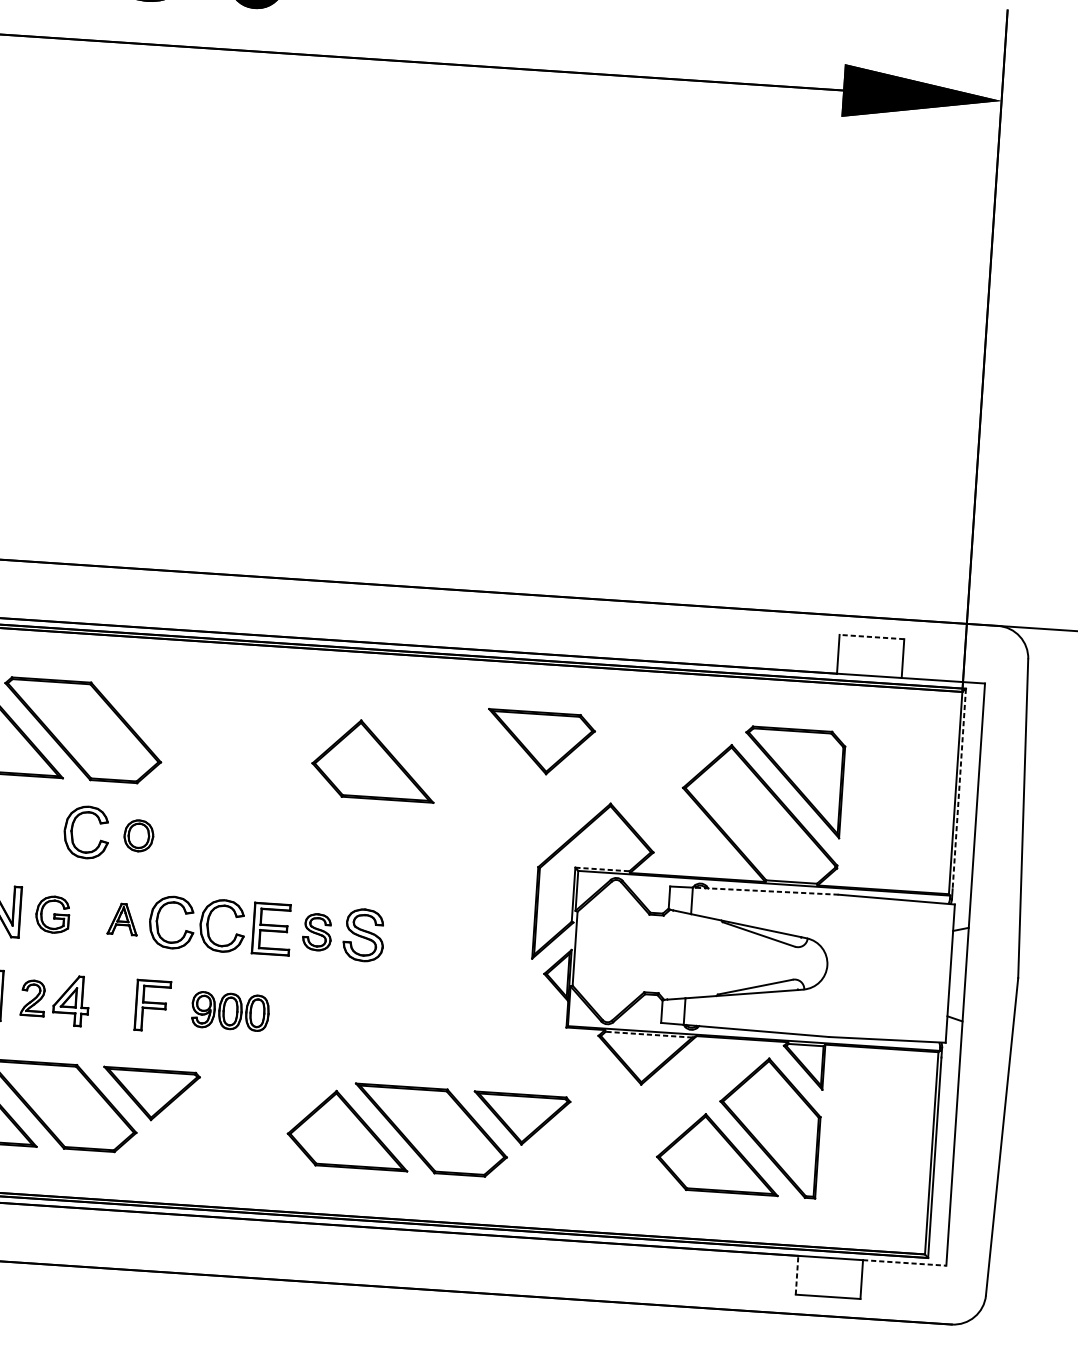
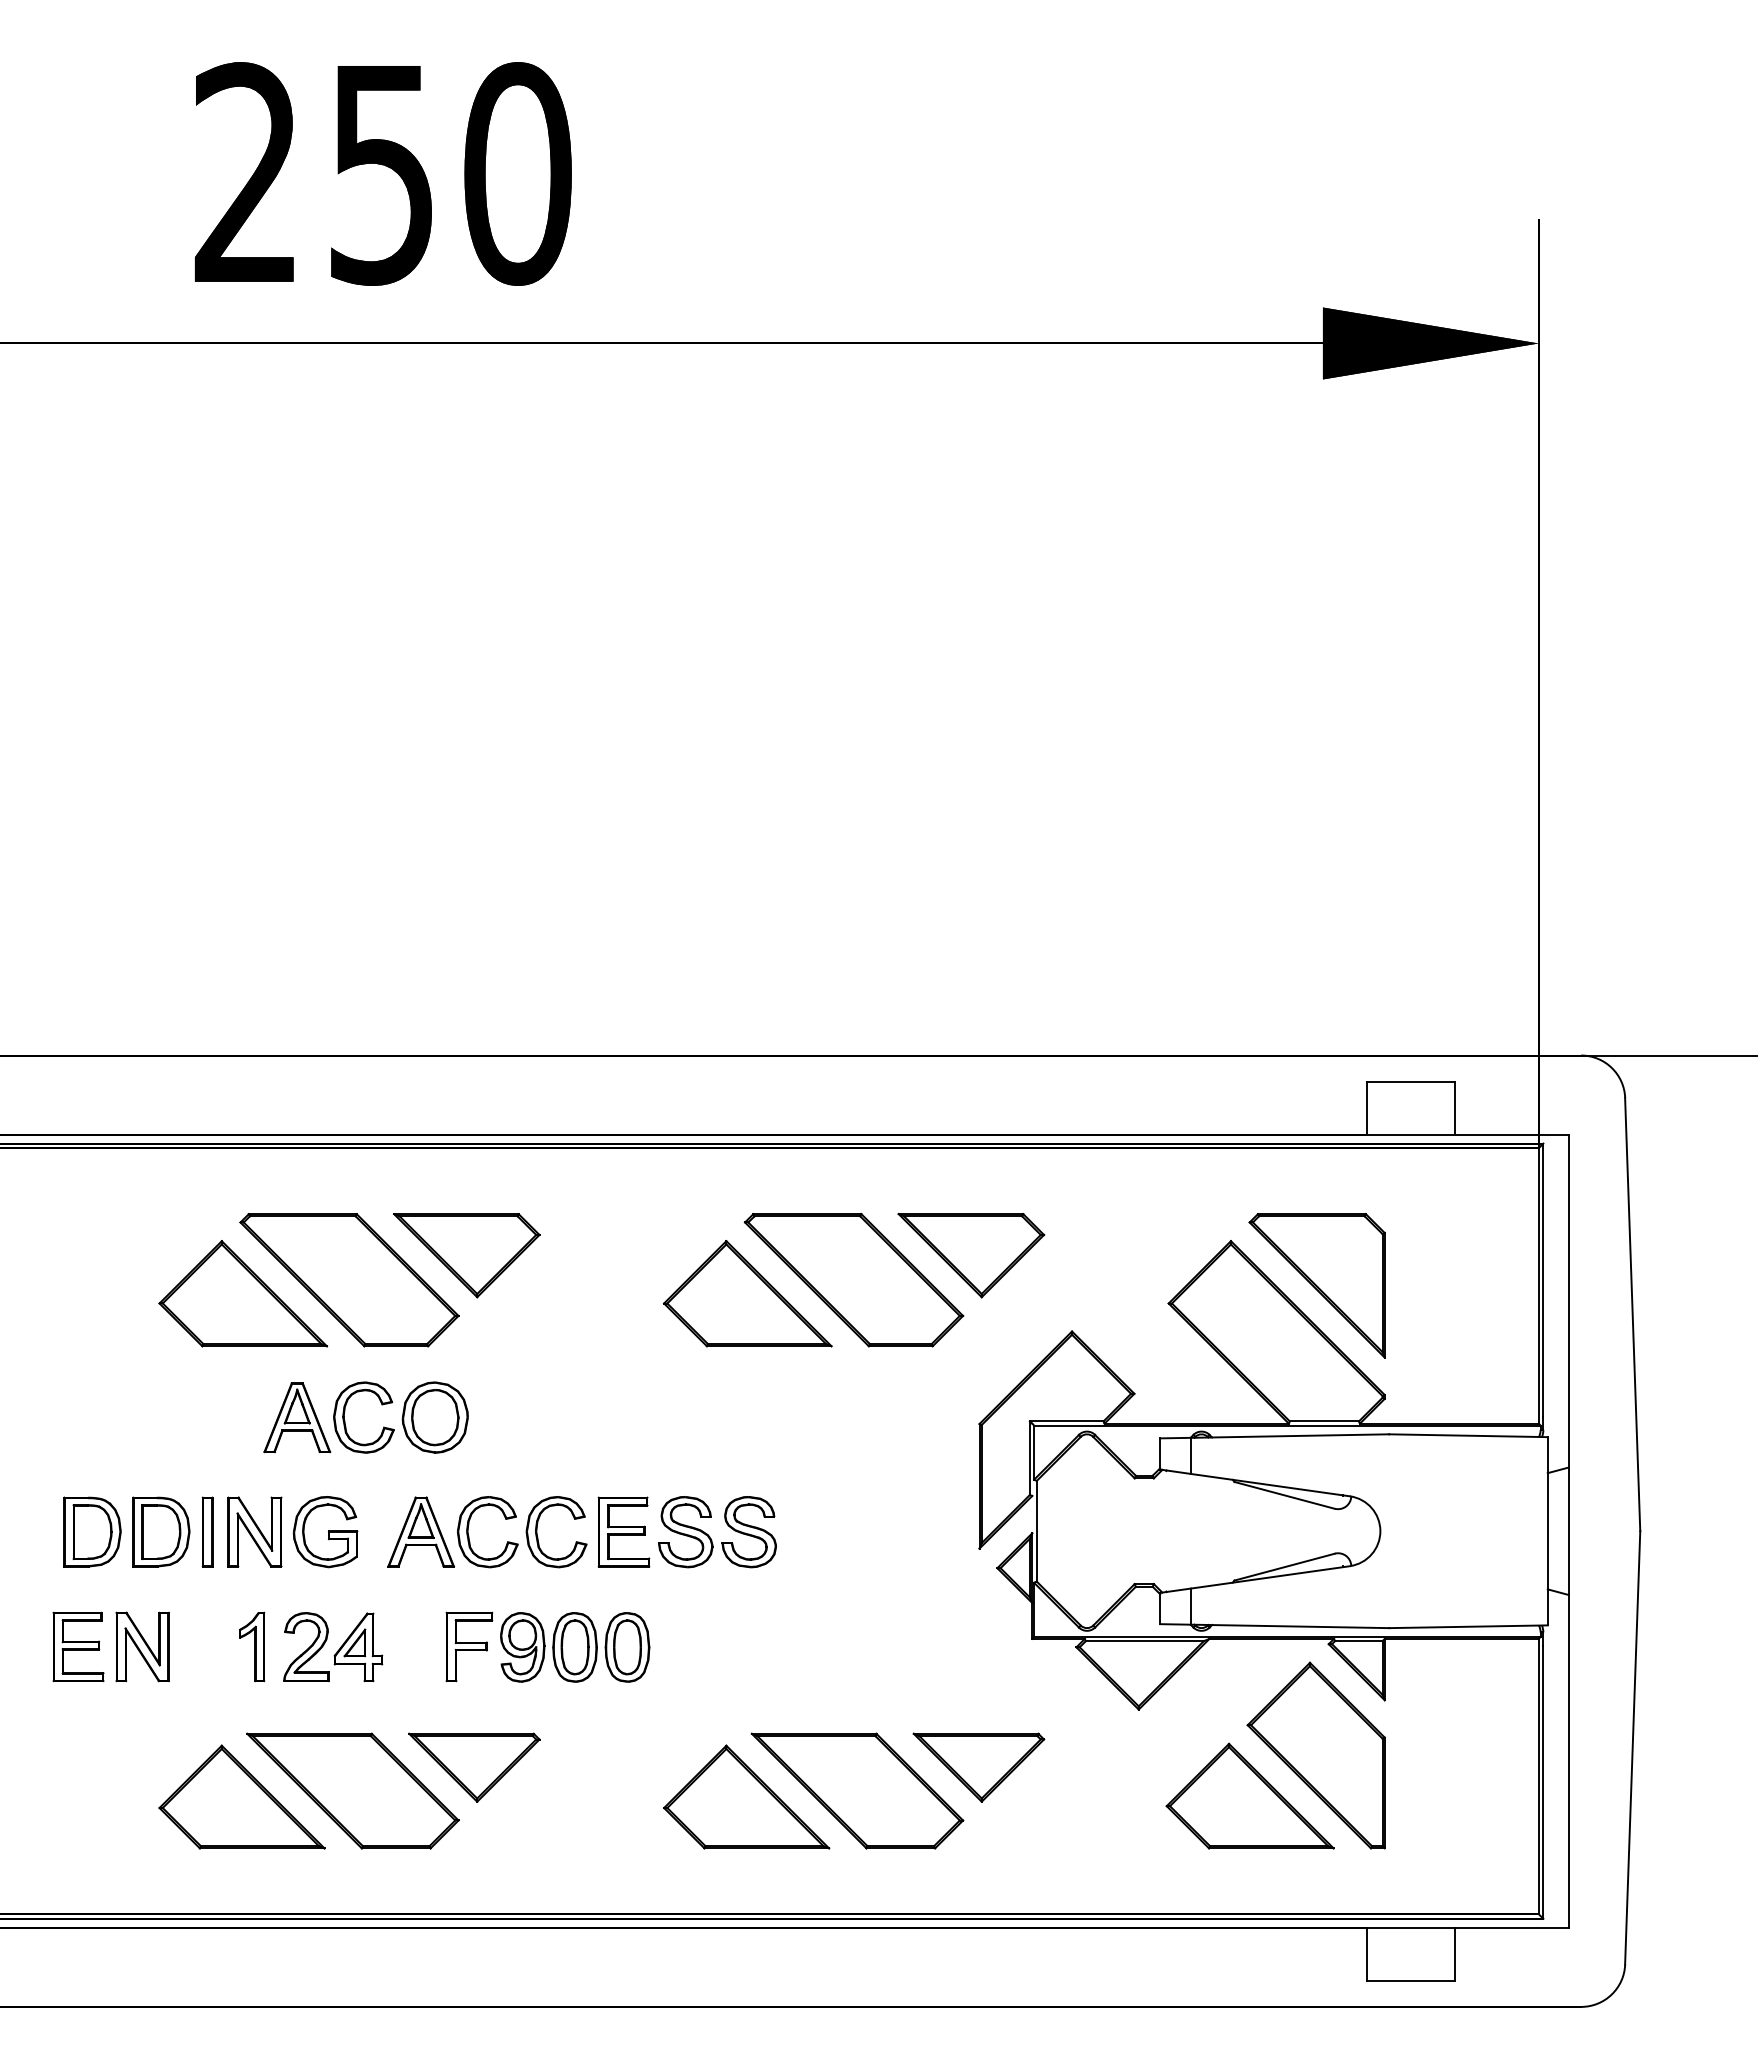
line: (871, 636) -> (1410, 1081), dashed -> solid
part: (169, 718) -> (466, 1255), added
part: (452, 755) -> (853, 1280), added
line: (959, 789) -> (1543, 1280), dashed -> solid
part: (37, 829) -> (297, 1417), added
part: (138, 835) -> (434, 1417), size x1.67
line: (602, 869) -> (1066, 1421), dashed -> solid
line: (765, 891) -> (1289, 1436), dashed -> solid
part: (52, 914) -> (325, 1532), size x1.43
part: (123, 918) -> (421, 1531), size x1.67
part: (317, 932) -> (685, 1532), size x1.43
part: (33, 998) -> (306, 1647), size x1.43
part: (230, 1011) -> (575, 1647), size x1.43
line: (648, 1034) -> (1144, 1641), dashed -> solid
line: (905, 1262) -> (1512, 1927), dashed -> solid
line: (797, 1274) -> (1367, 1953), dashed -> solid

